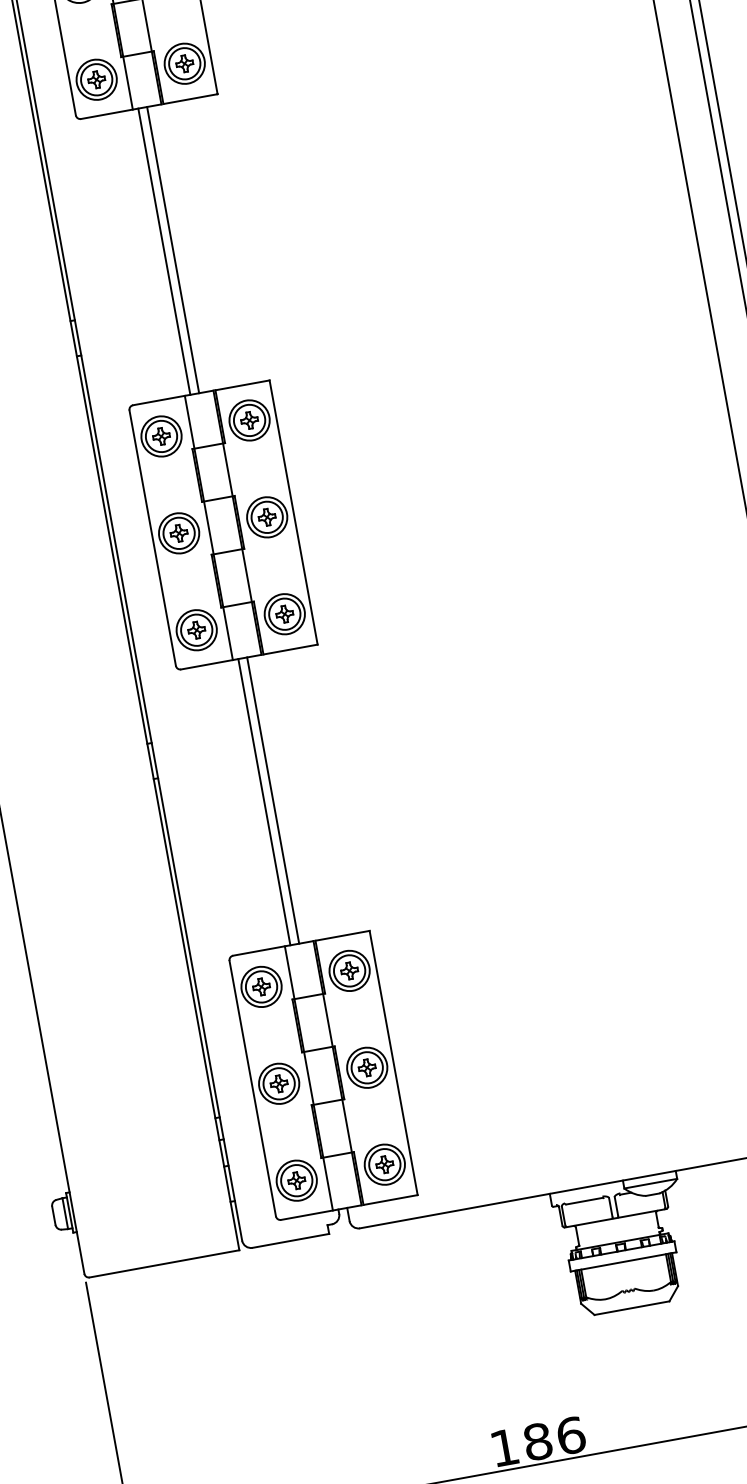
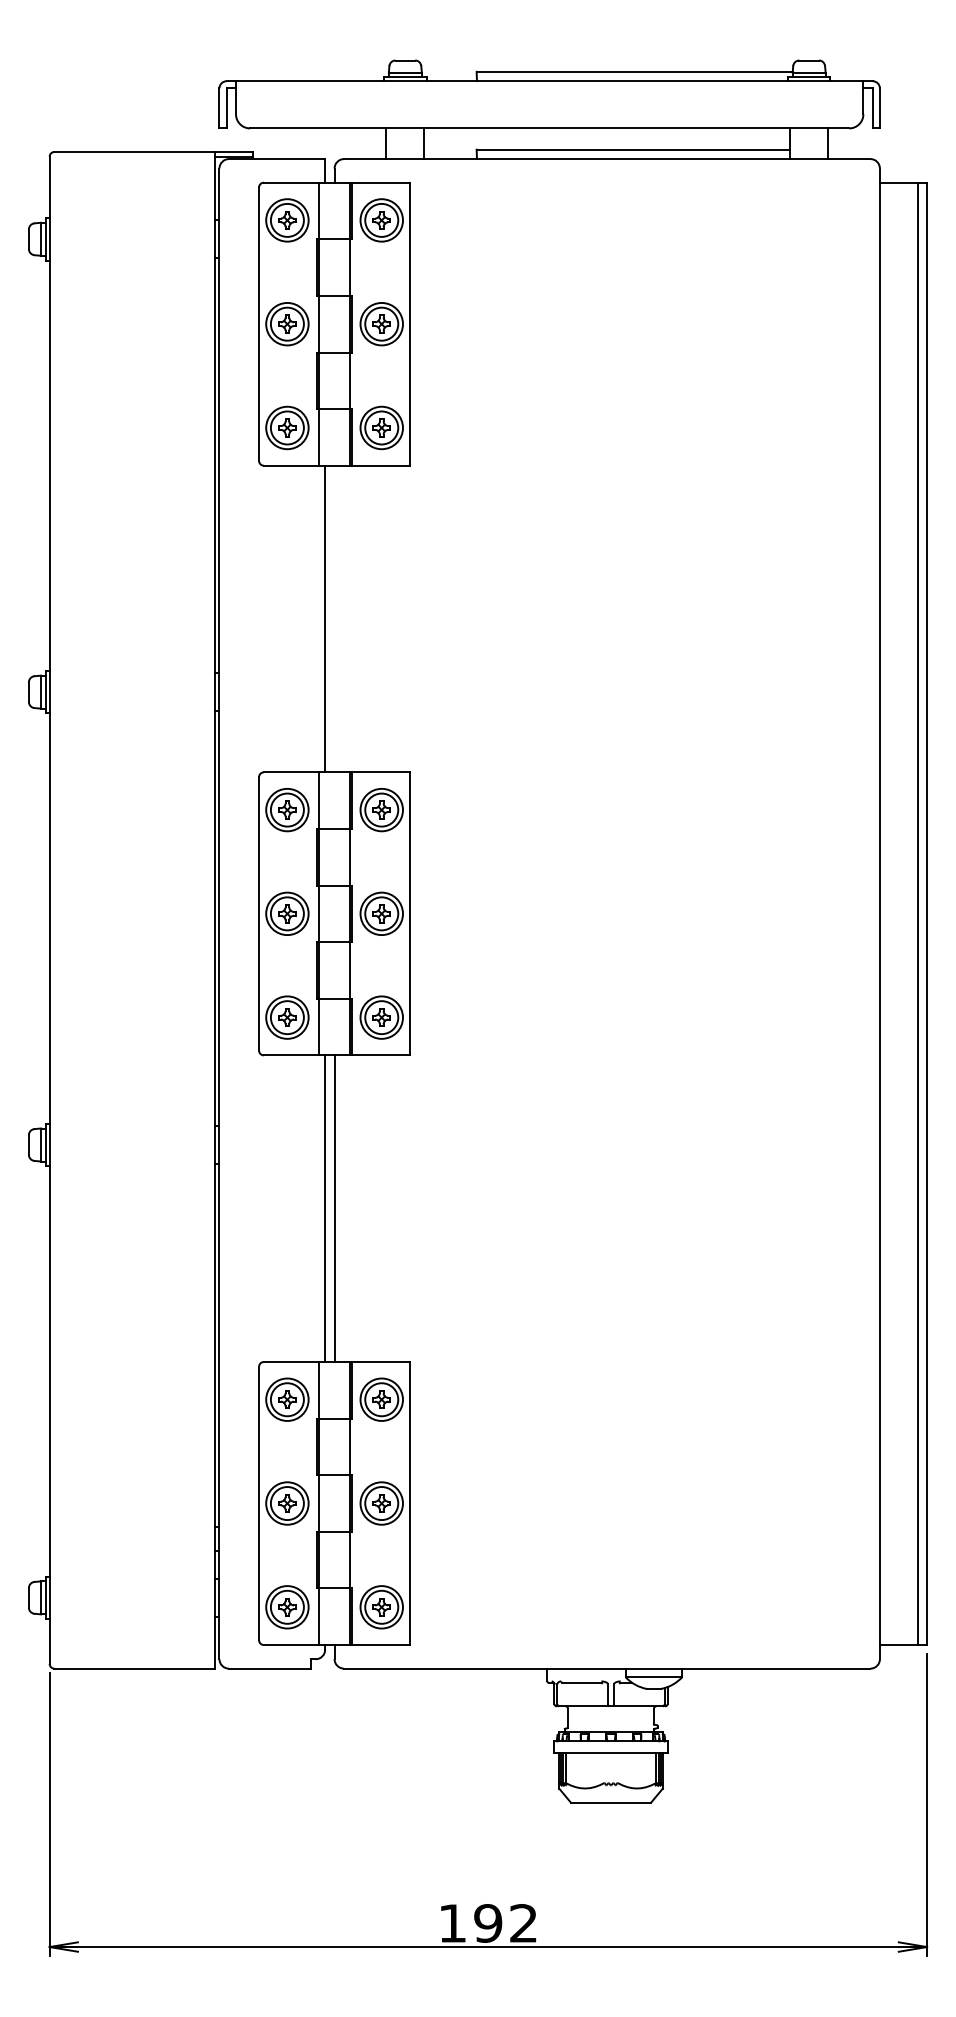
line: (172, 249) -> (334, 618), removed
text: (554, 1438) -> (506, 1923), 186 -> 192

